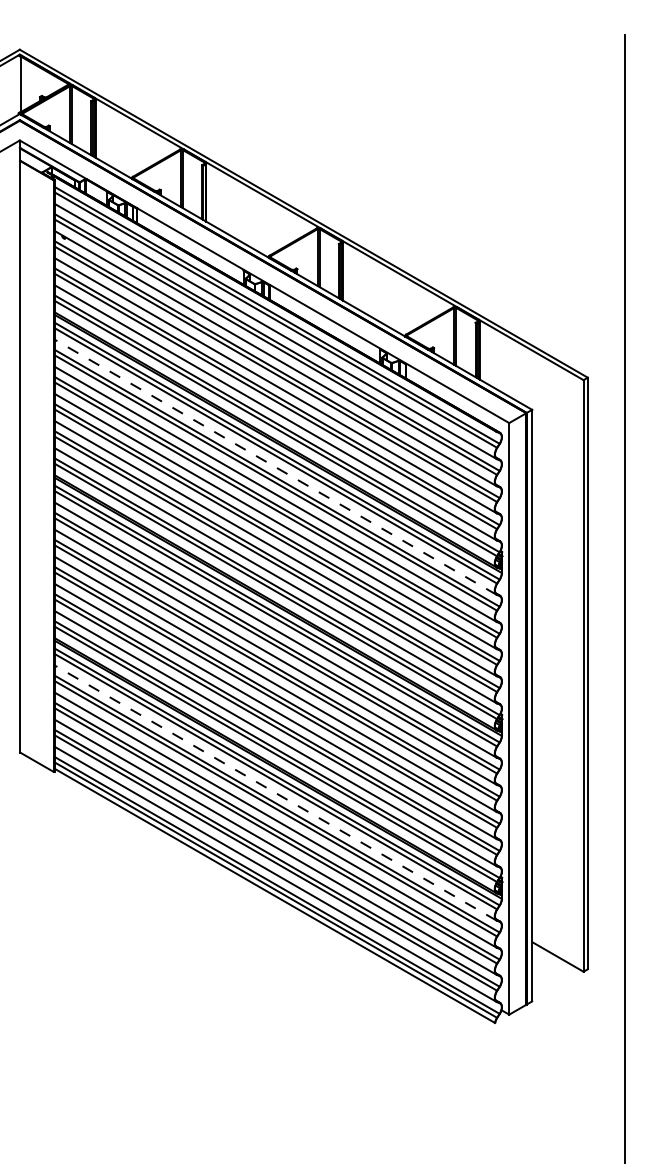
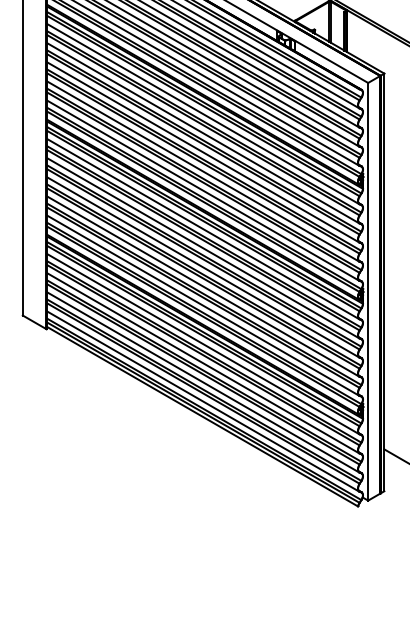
line: (275, 466) -> (203, 113), dashed -> solid
line: (275, 792) -> (203, 343), dashed -> solid

